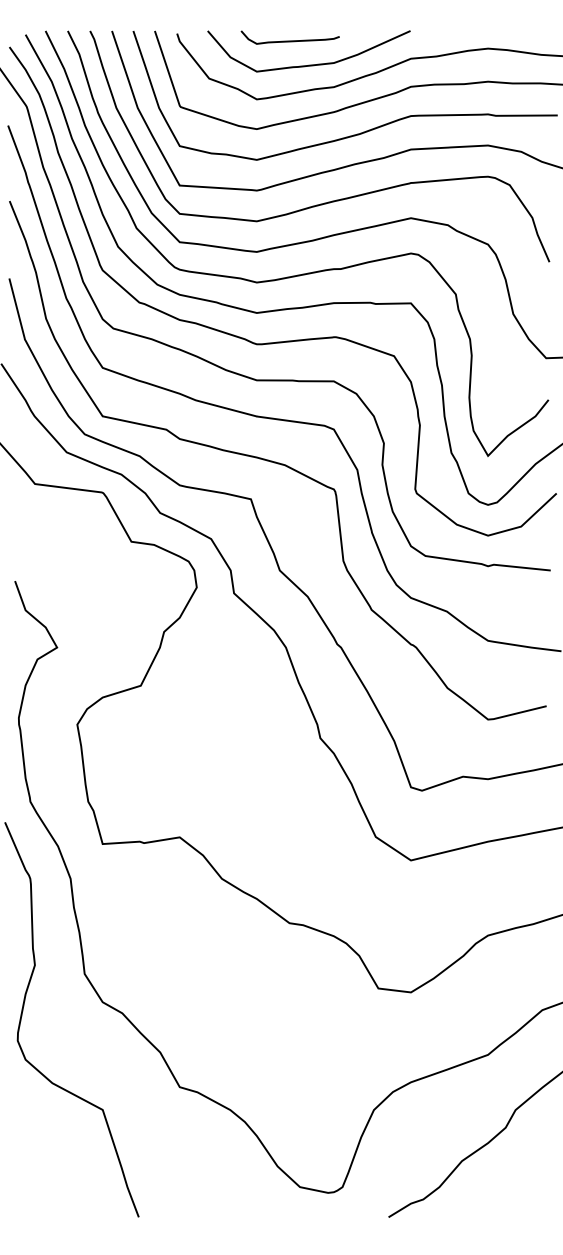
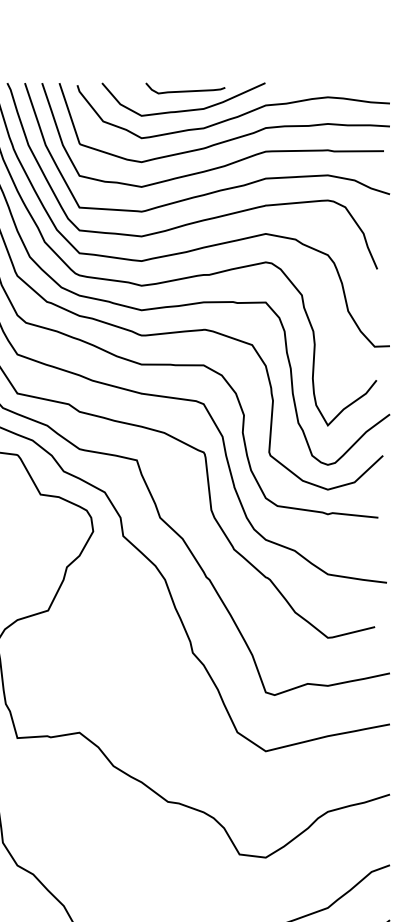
curve: (289, 40) -> (184, 90), moved

